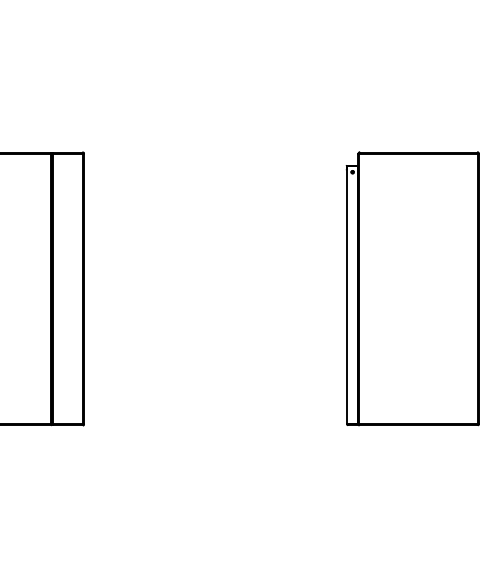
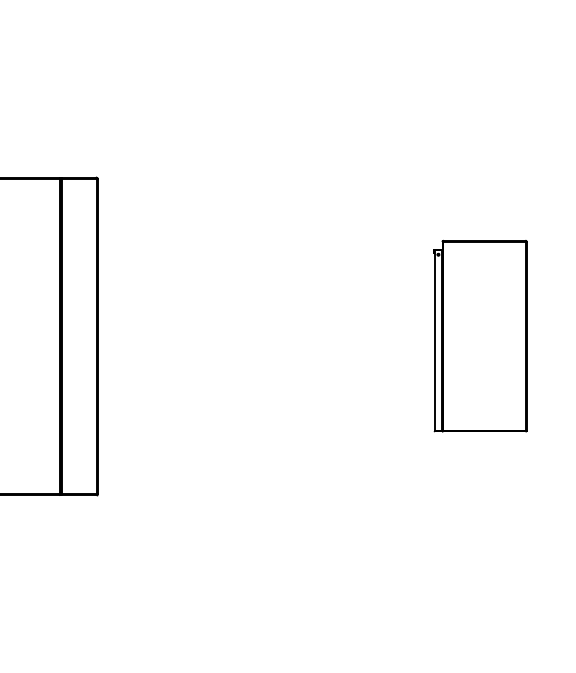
part: (412, 288) -> (480, 335), size x0.6

